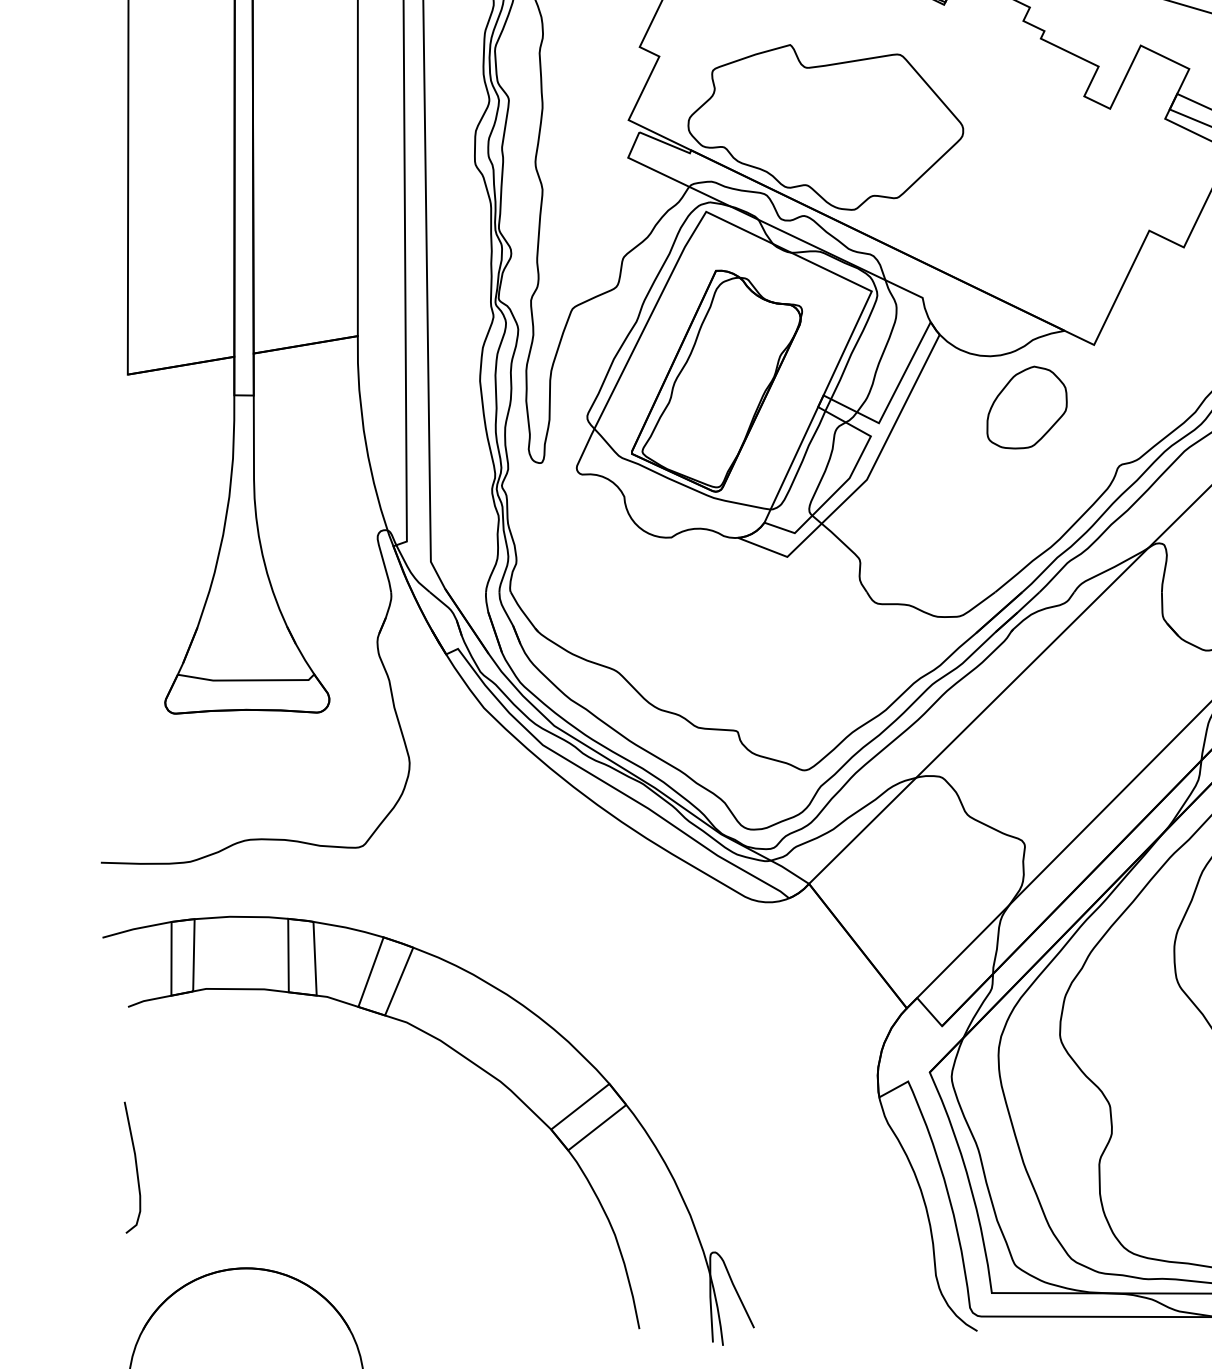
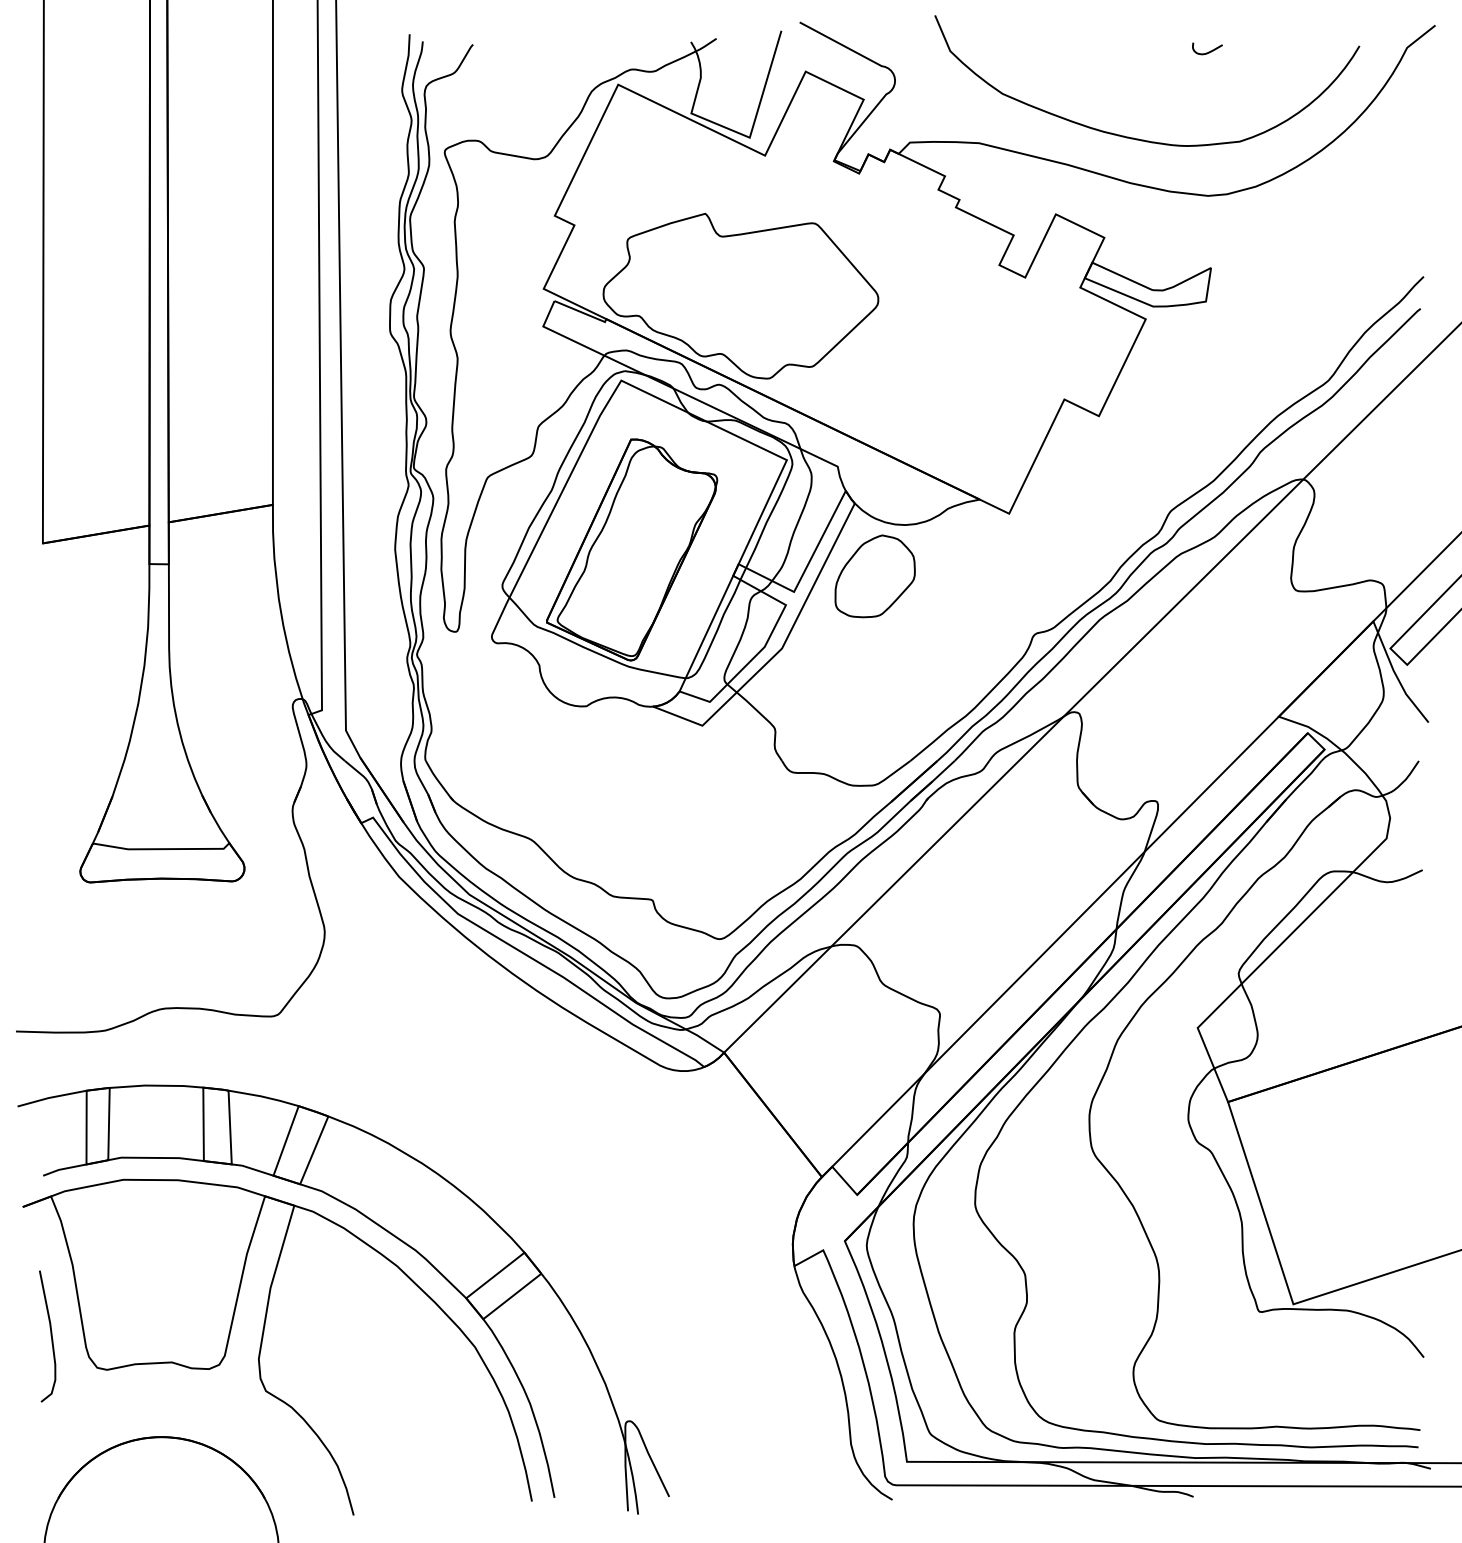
part: (1026, 407) -> (874, 576), moved
part: (347, 1175) -> (262, 1344), added

